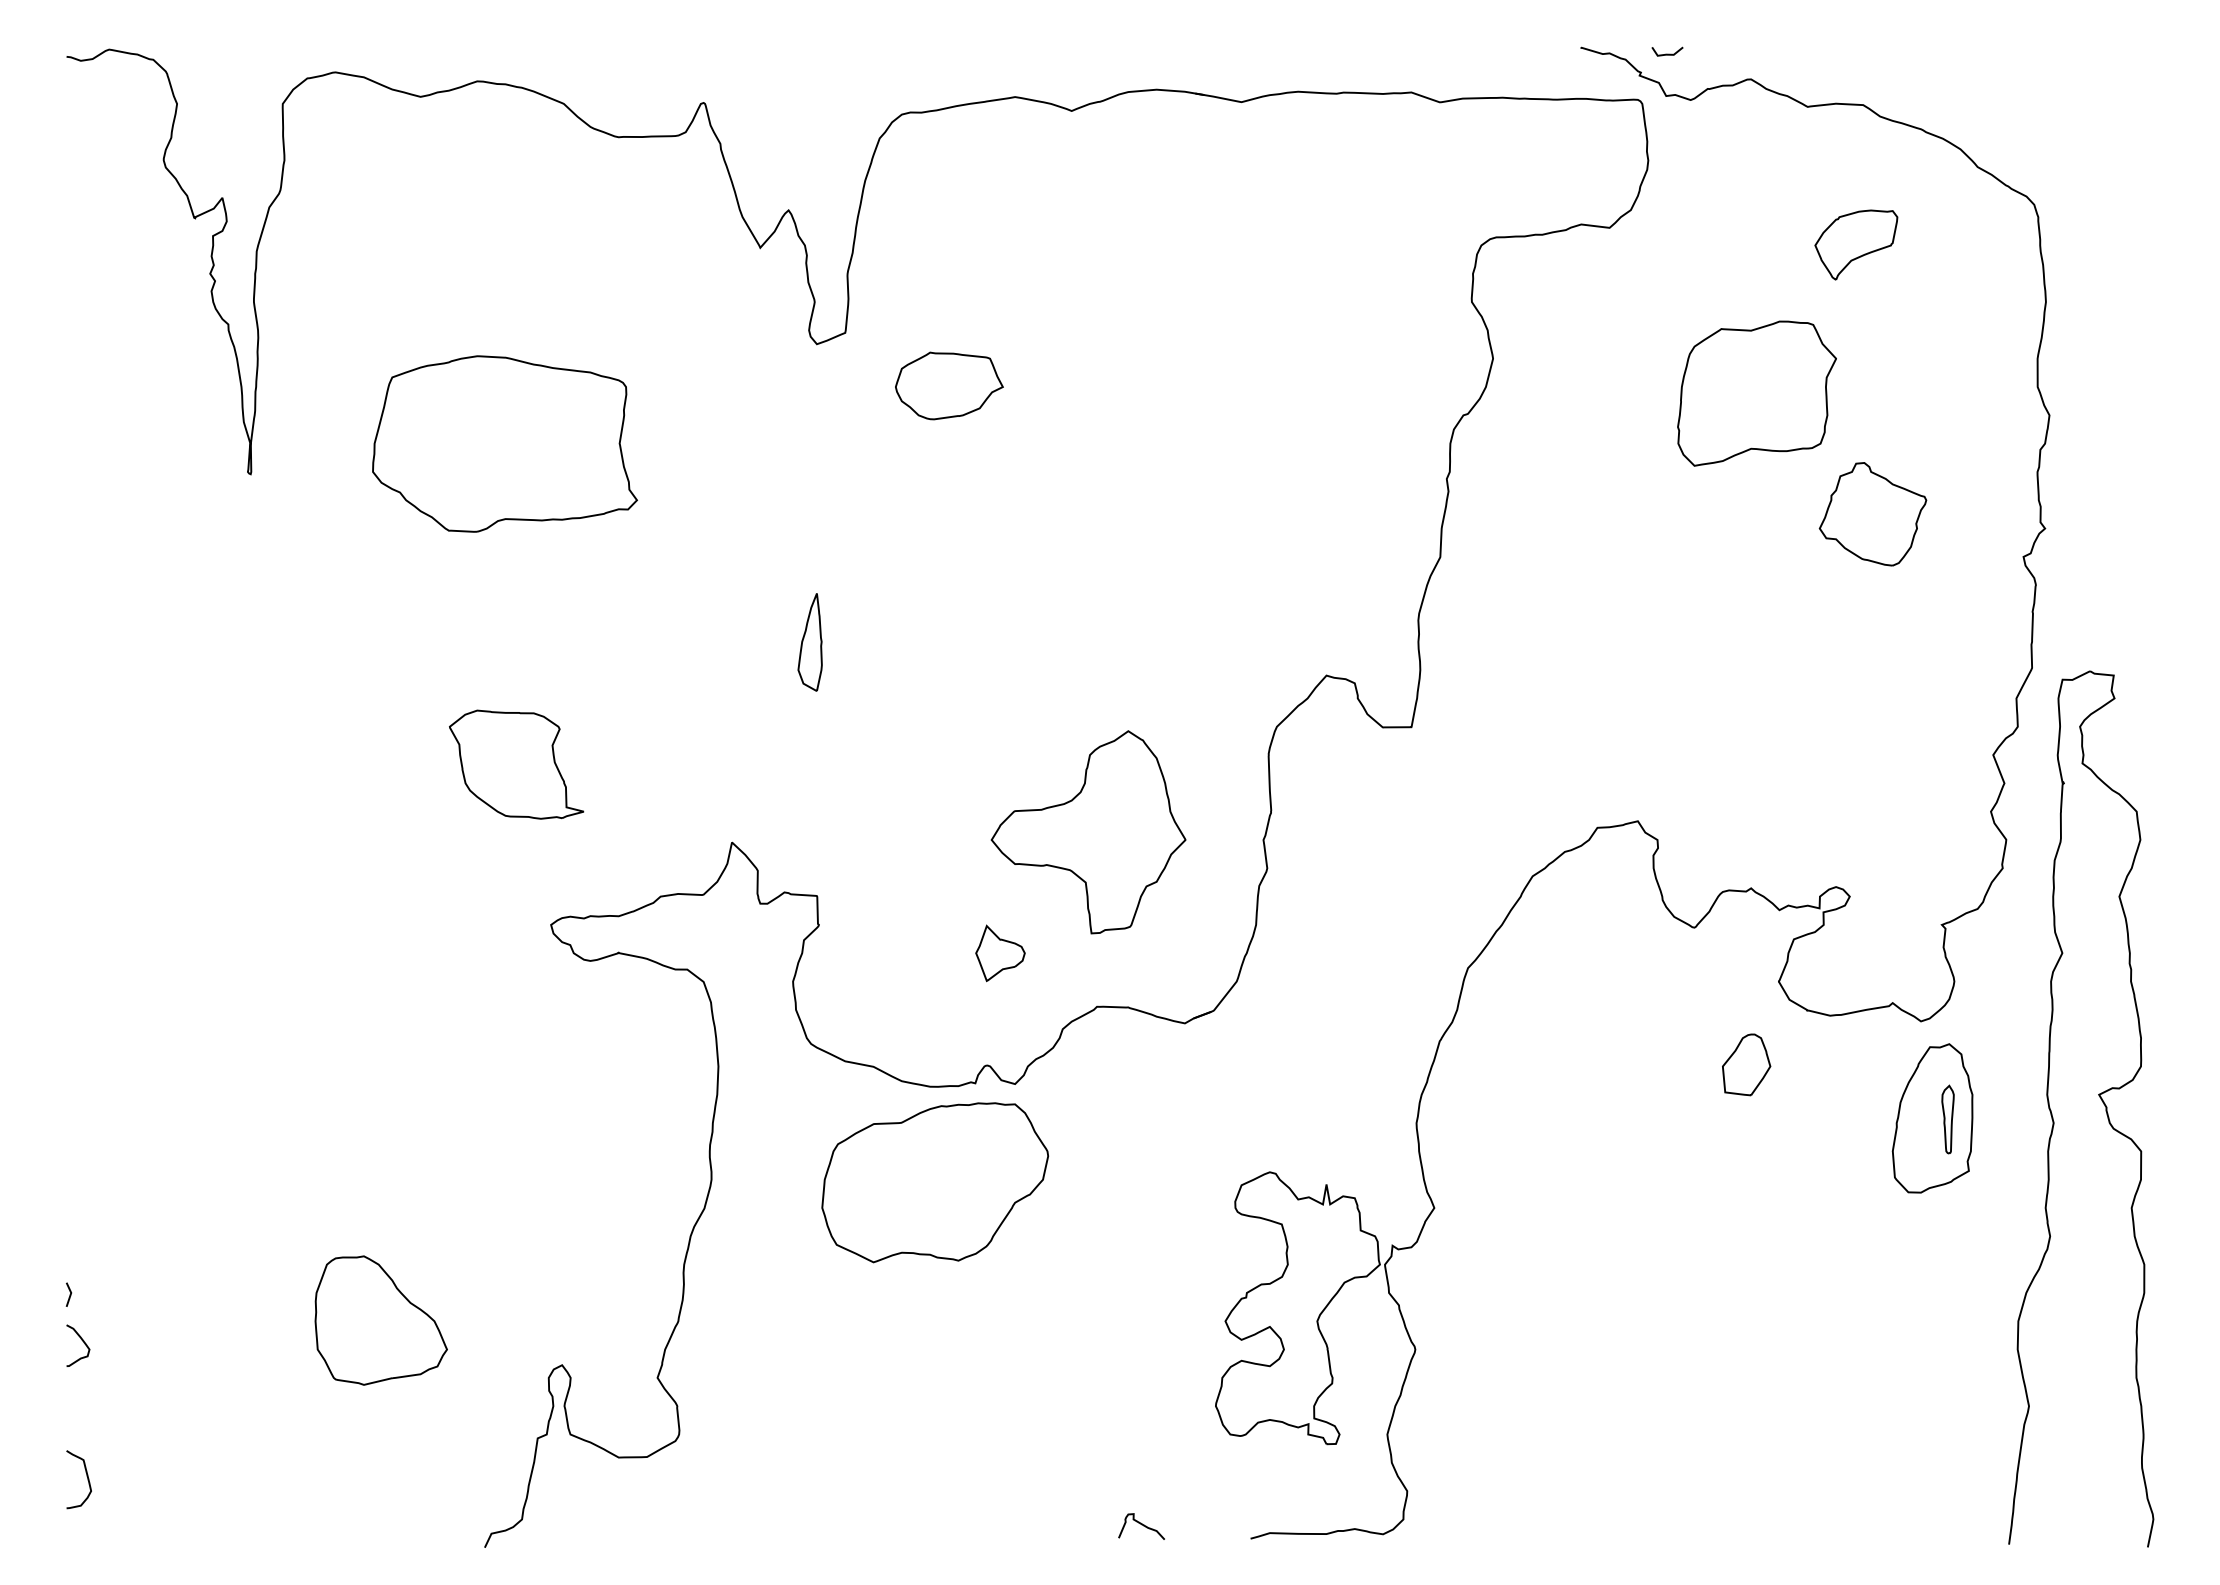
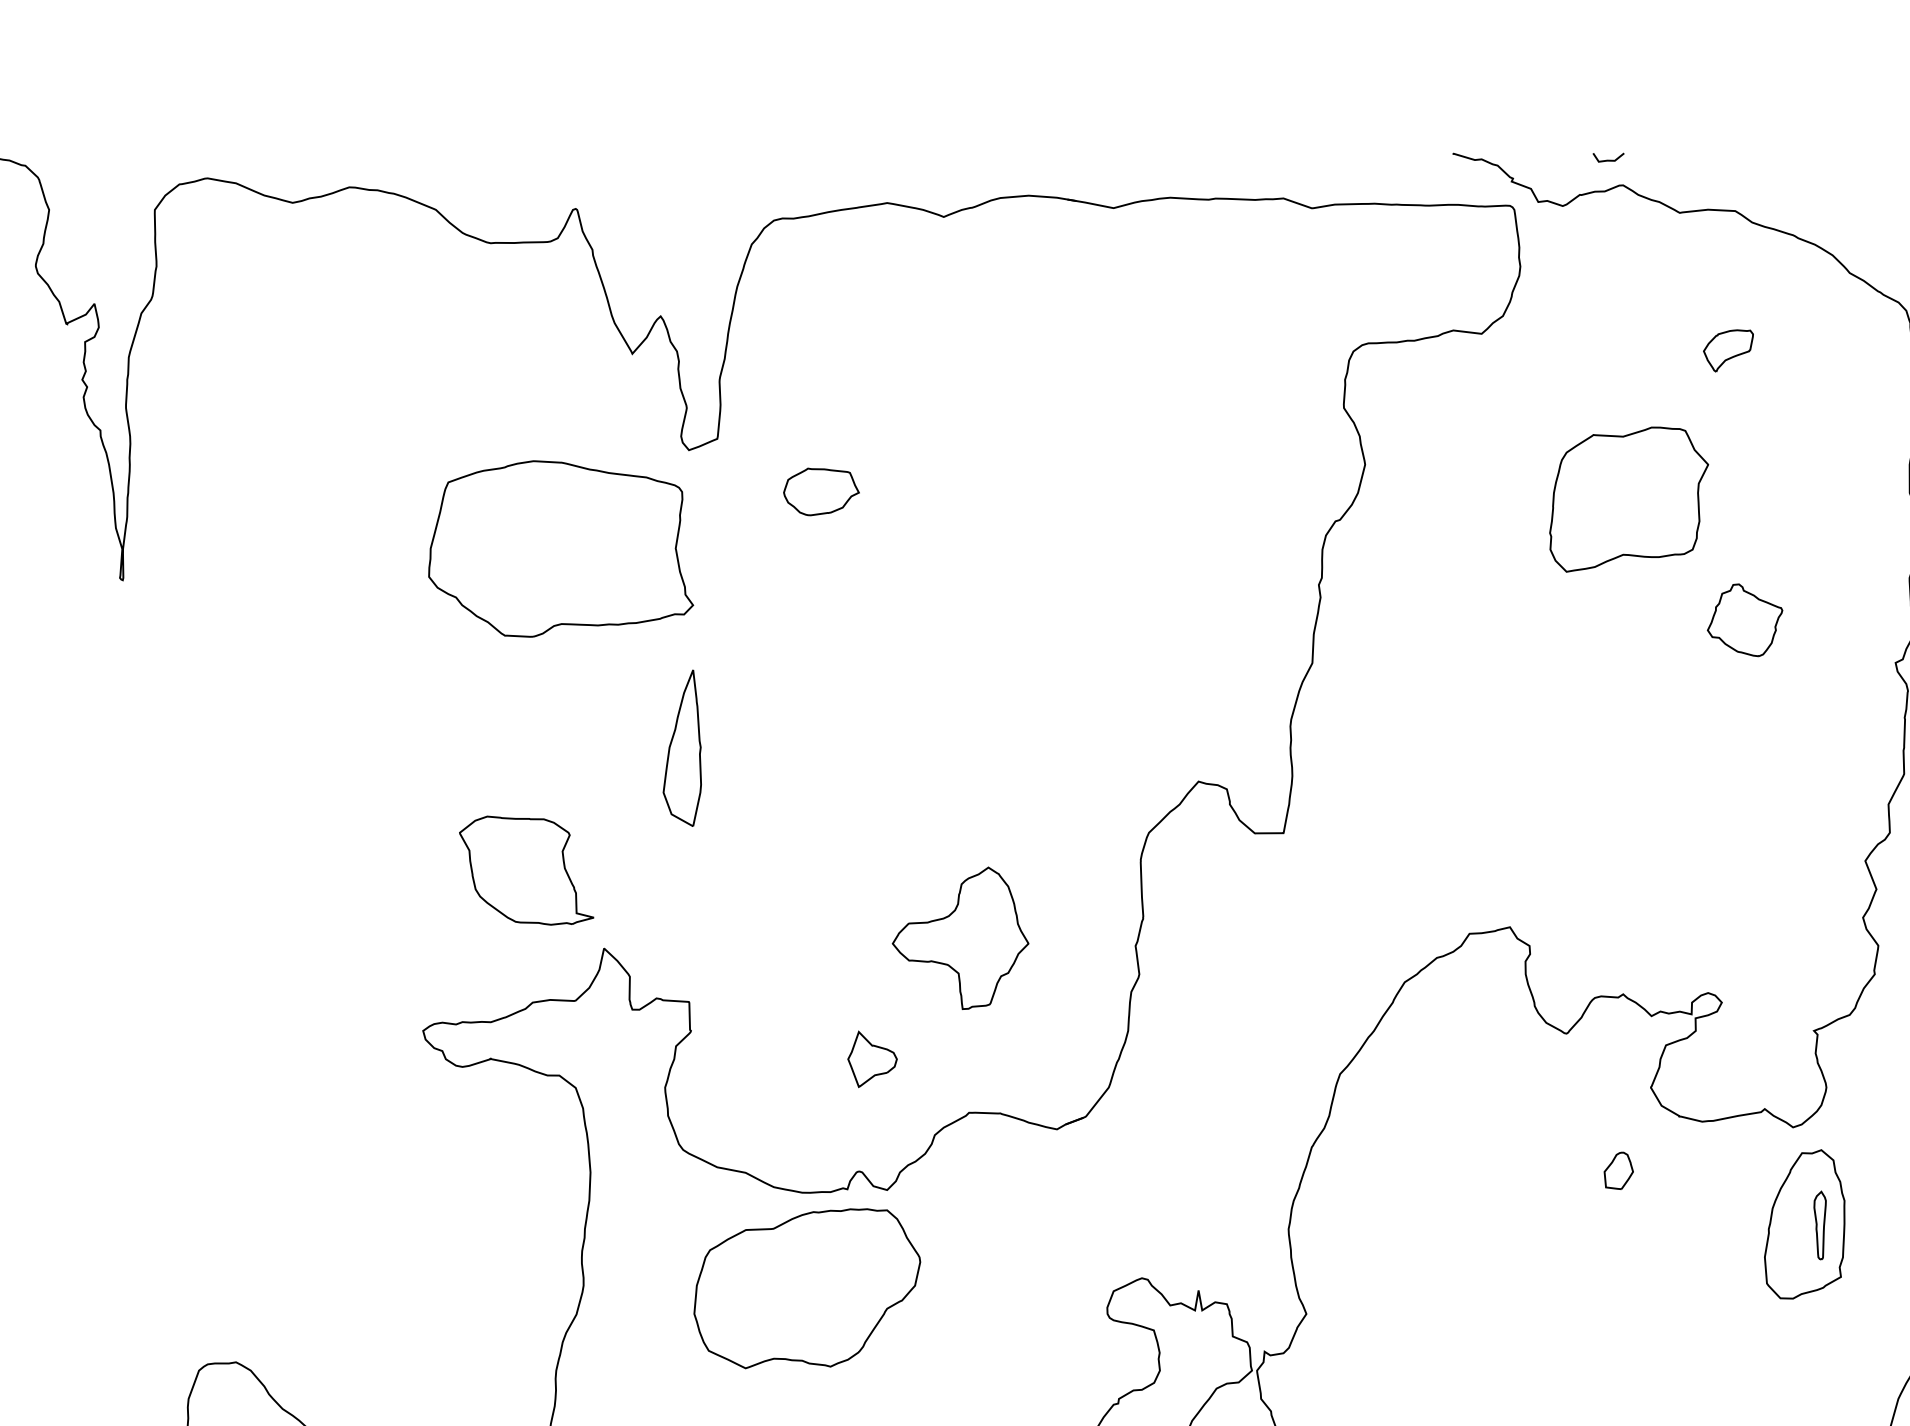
line: (1667, 53) -> (1608, 159), moved
part: (1856, 244) -> (1728, 350), size x0.6
part: (949, 385) -> (821, 491), size x0.7
part: (504, 443) -> (560, 548), moved
part: (1872, 514) -> (1744, 620), size x0.7
part: (809, 642) -> (681, 748), size x1.6
part: (516, 764) -> (526, 870), moved
part: (1088, 832) -> (960, 938), size x0.7
part: (1746, 1064) -> (1618, 1170), size x0.6

